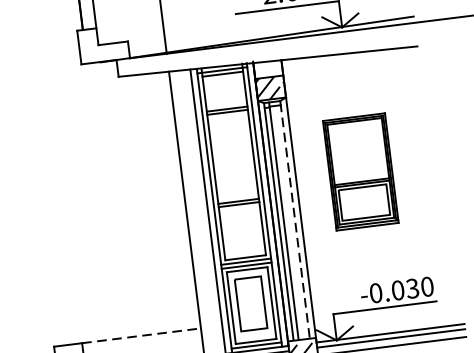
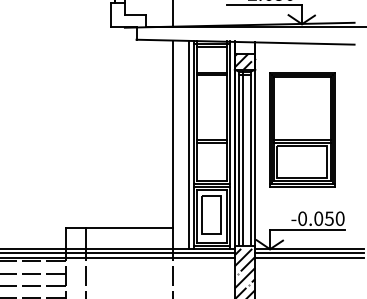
part: (360, 171) -> (302, 129), size x1.43
line: (294, 221) -> (250, 159), dashed -> solid
text: (412, 288) -> (329, 218), -0.030 -> -0.050
line: (142, 335) -> (130, 228), dashed -> solid

